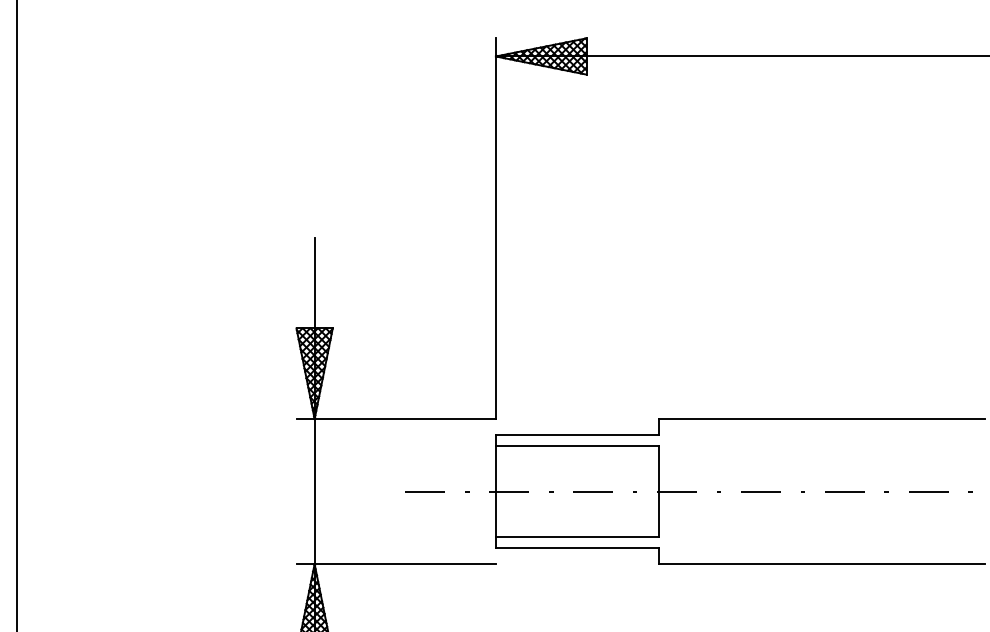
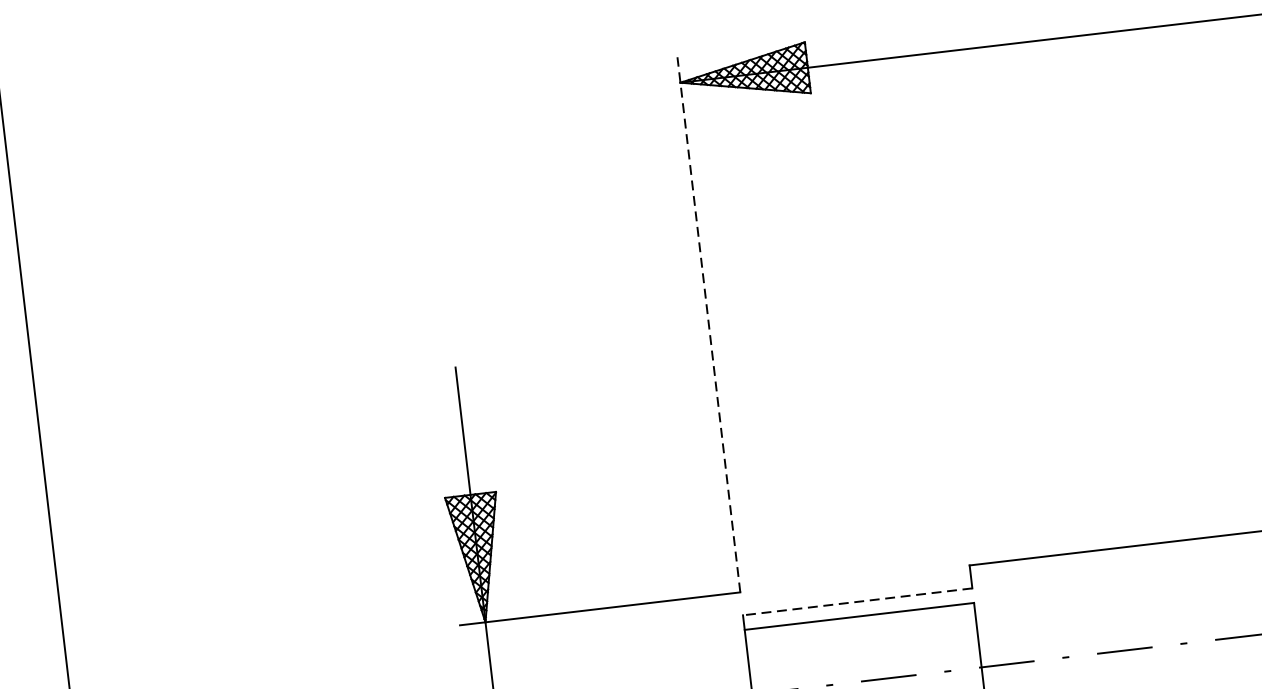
line: (495, 228) -> (708, 324), solid -> dashed
line: (577, 435) -> (857, 602), solid -> dashed

